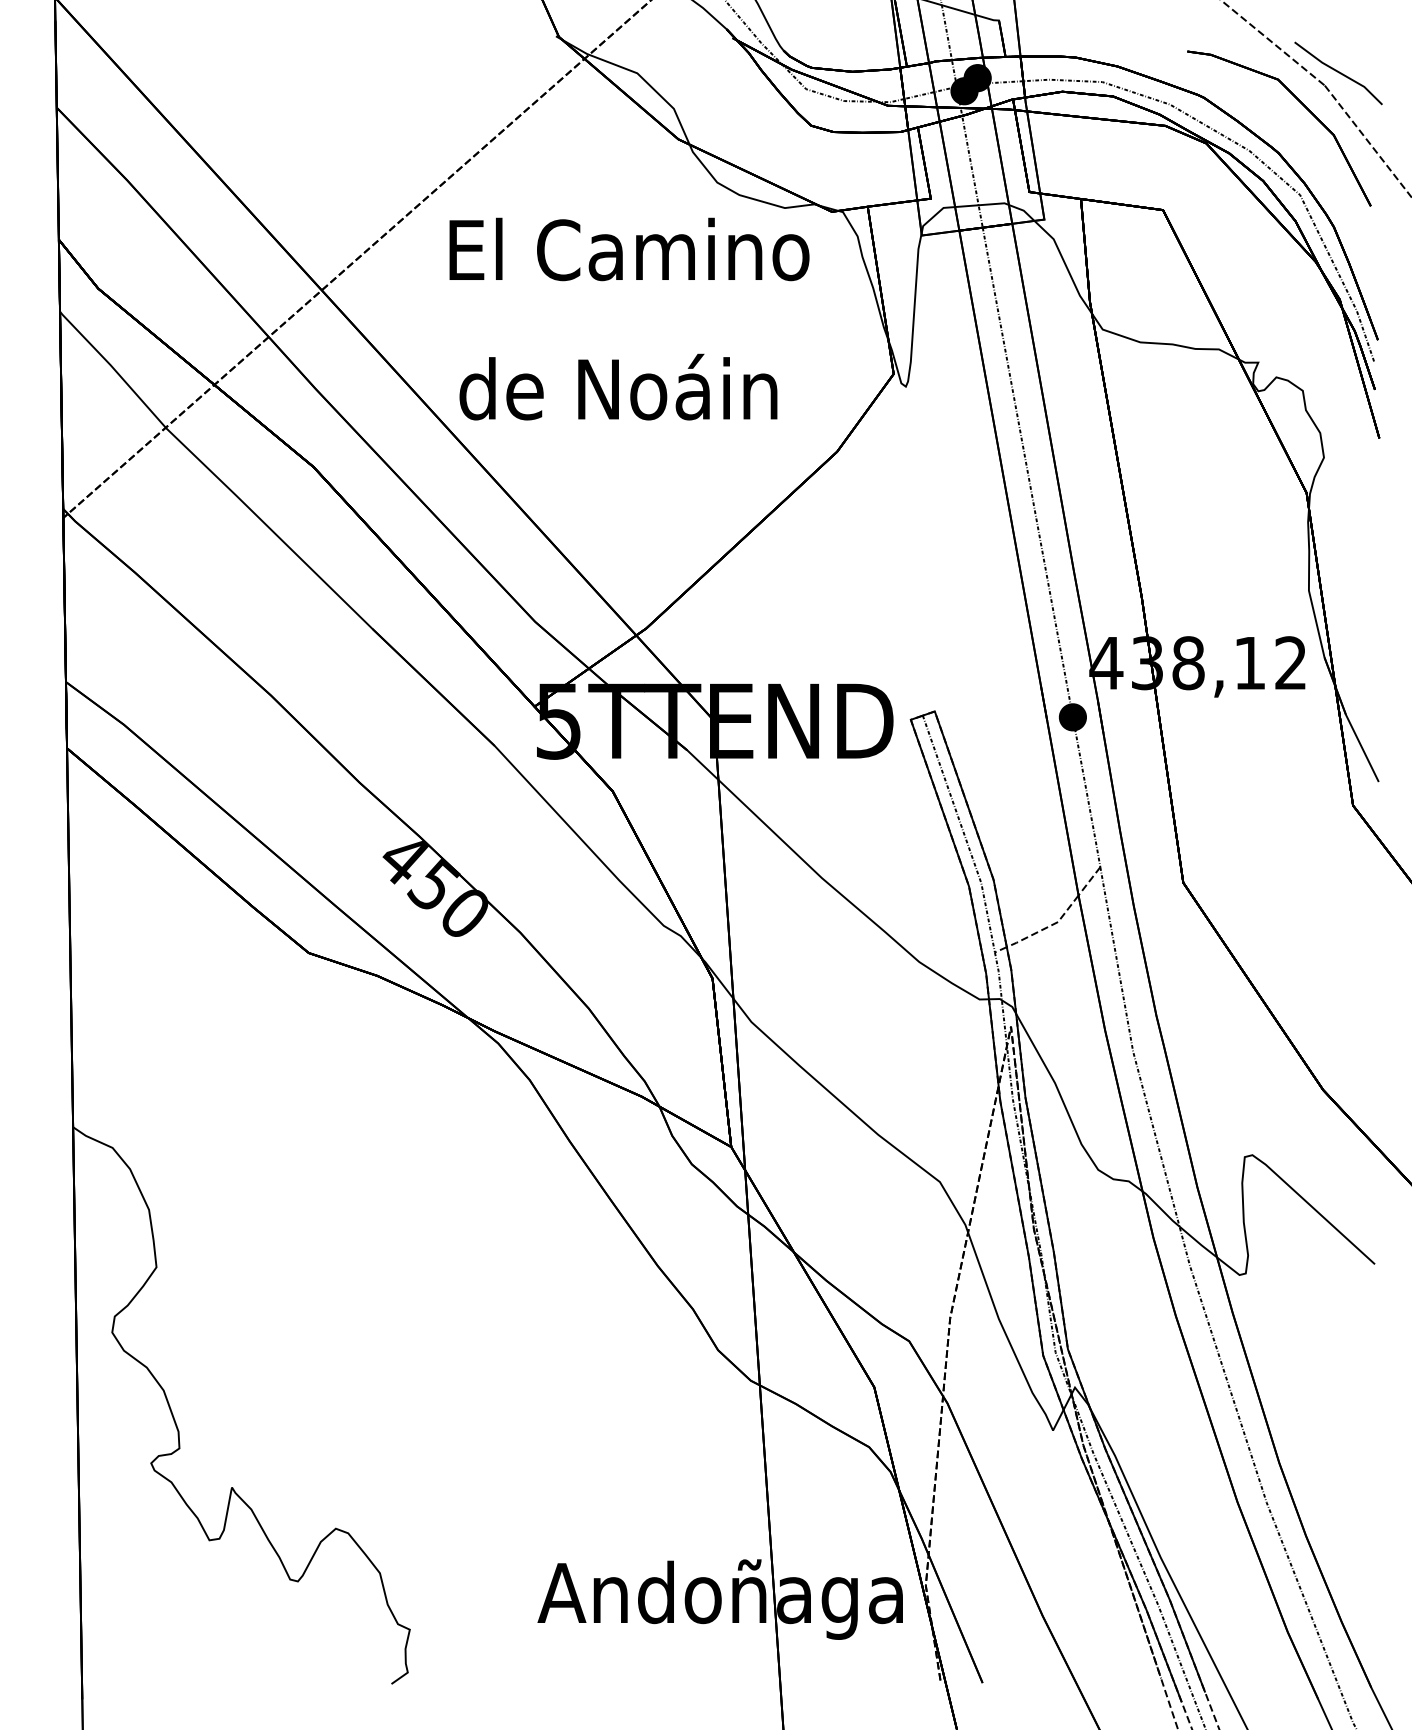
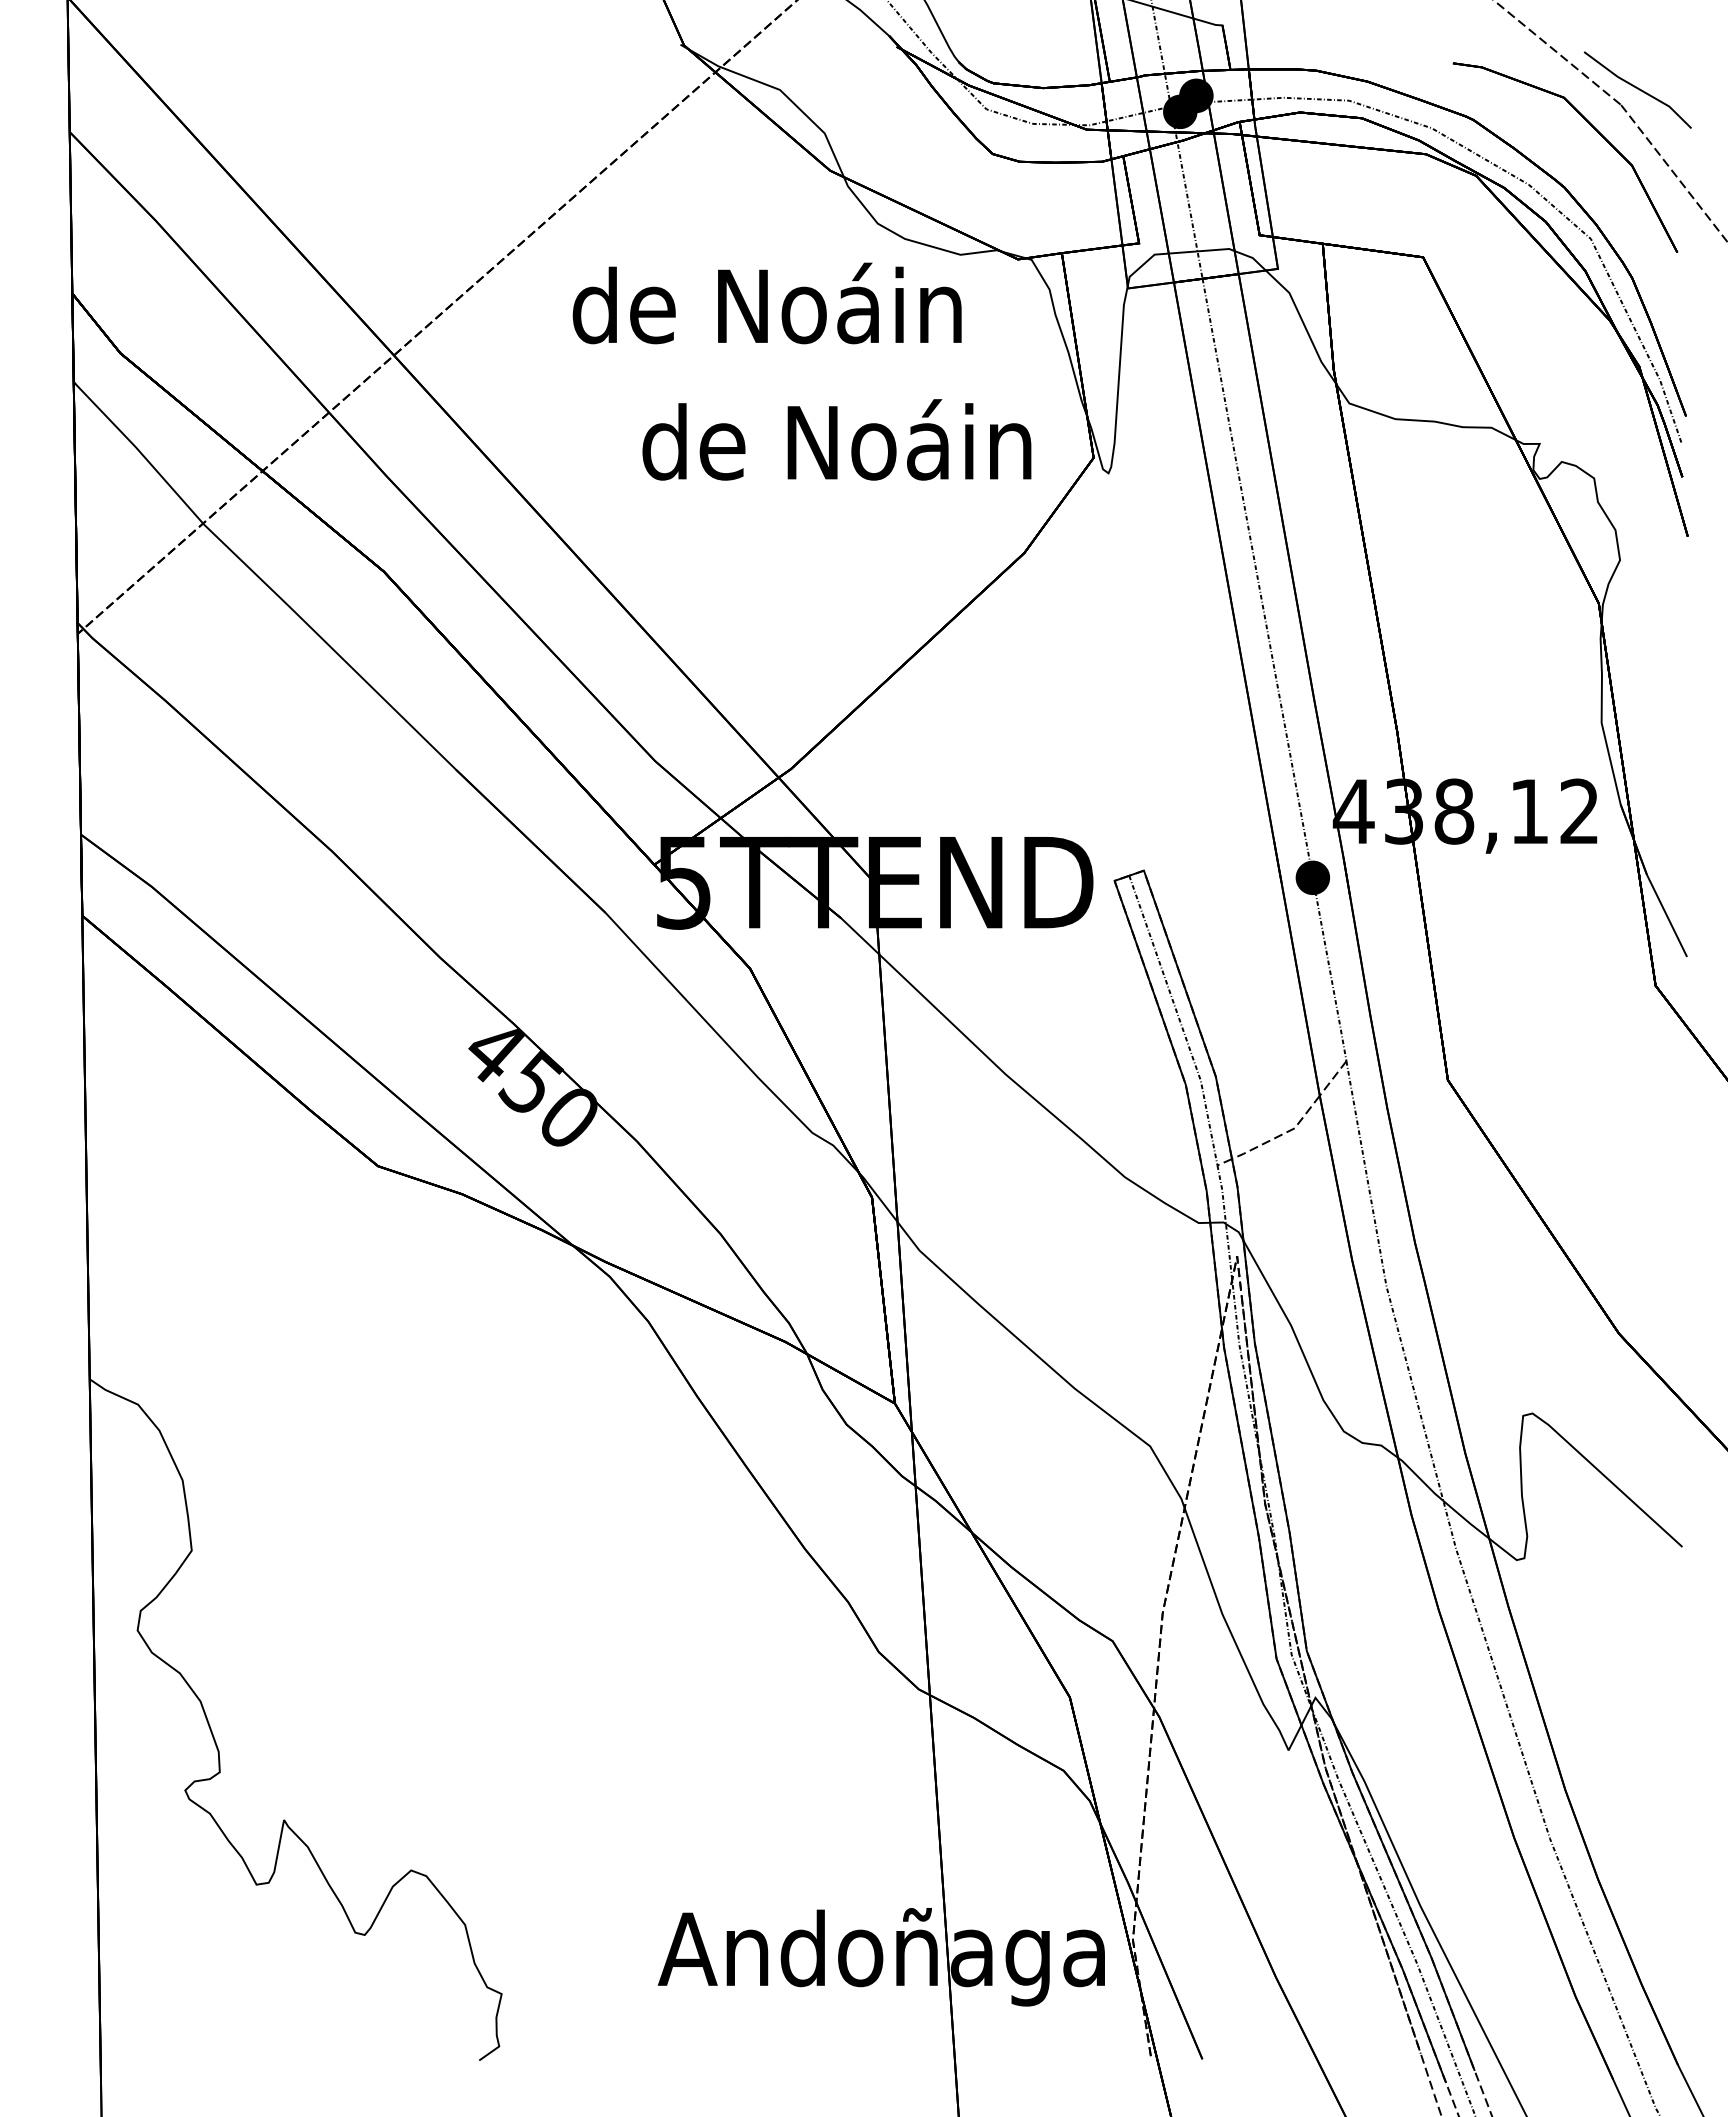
text: (629, 247) -> (770, 303), El Camino -> de Noáin
text: (618, 386) -> (836, 439), moved

